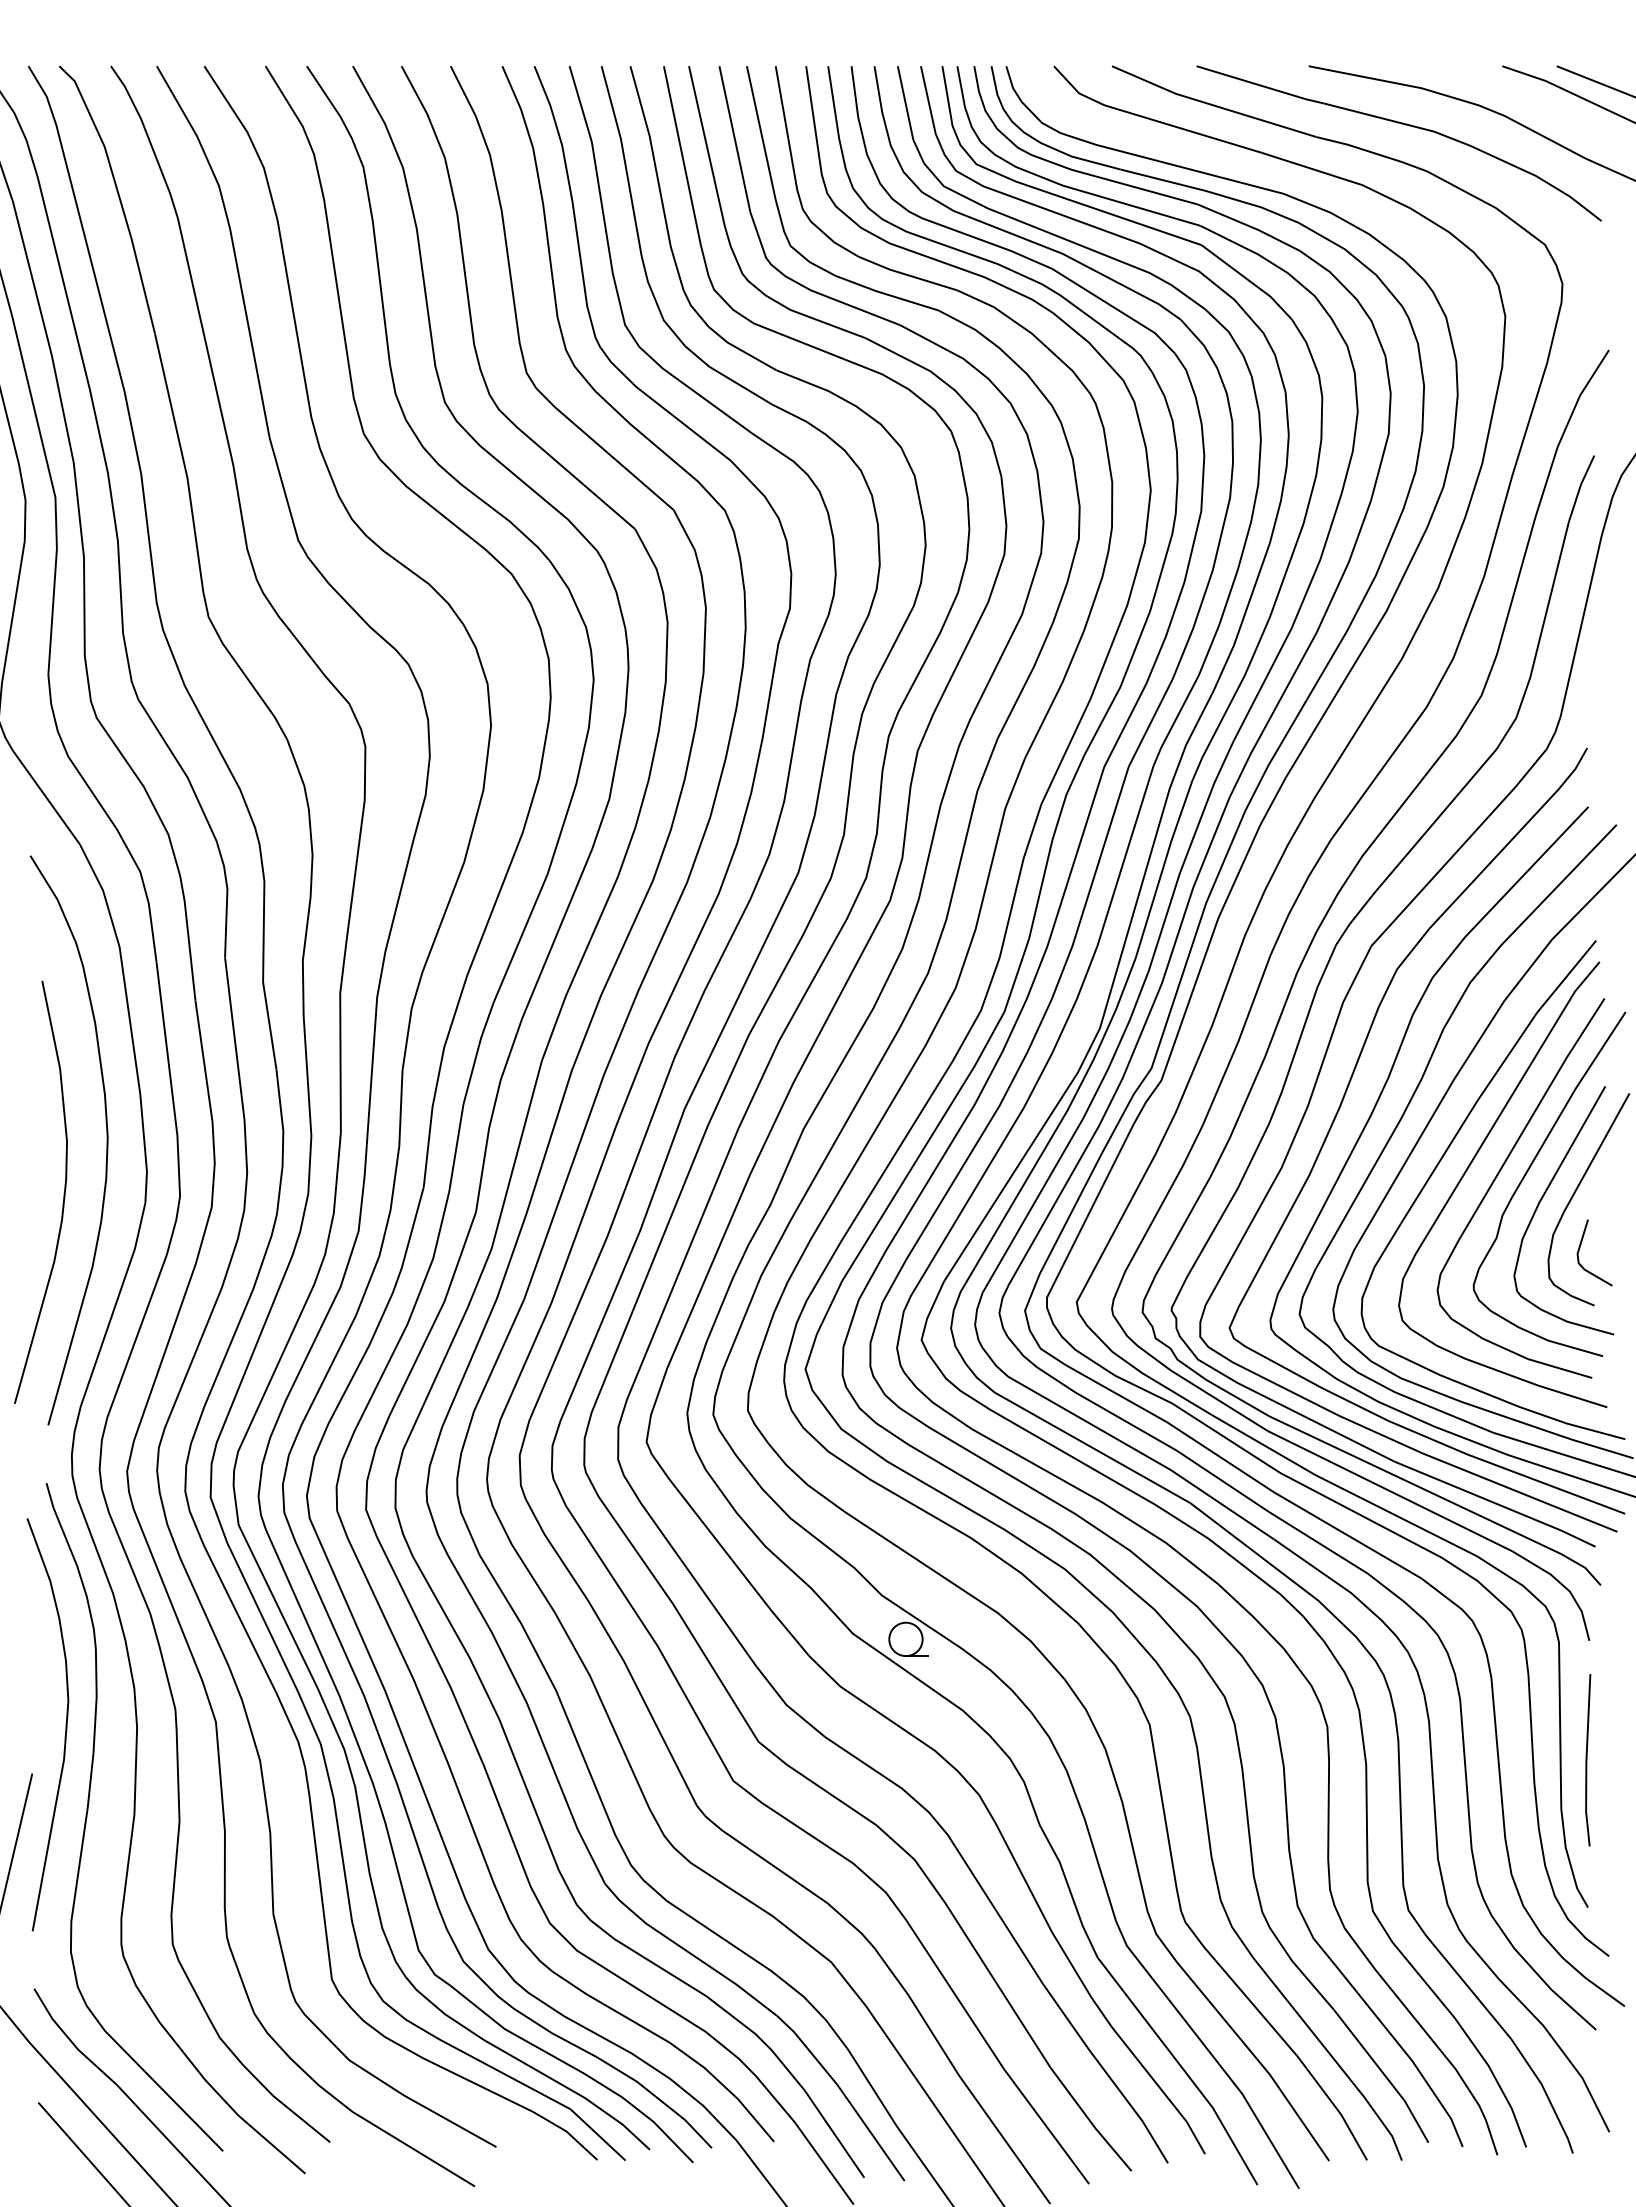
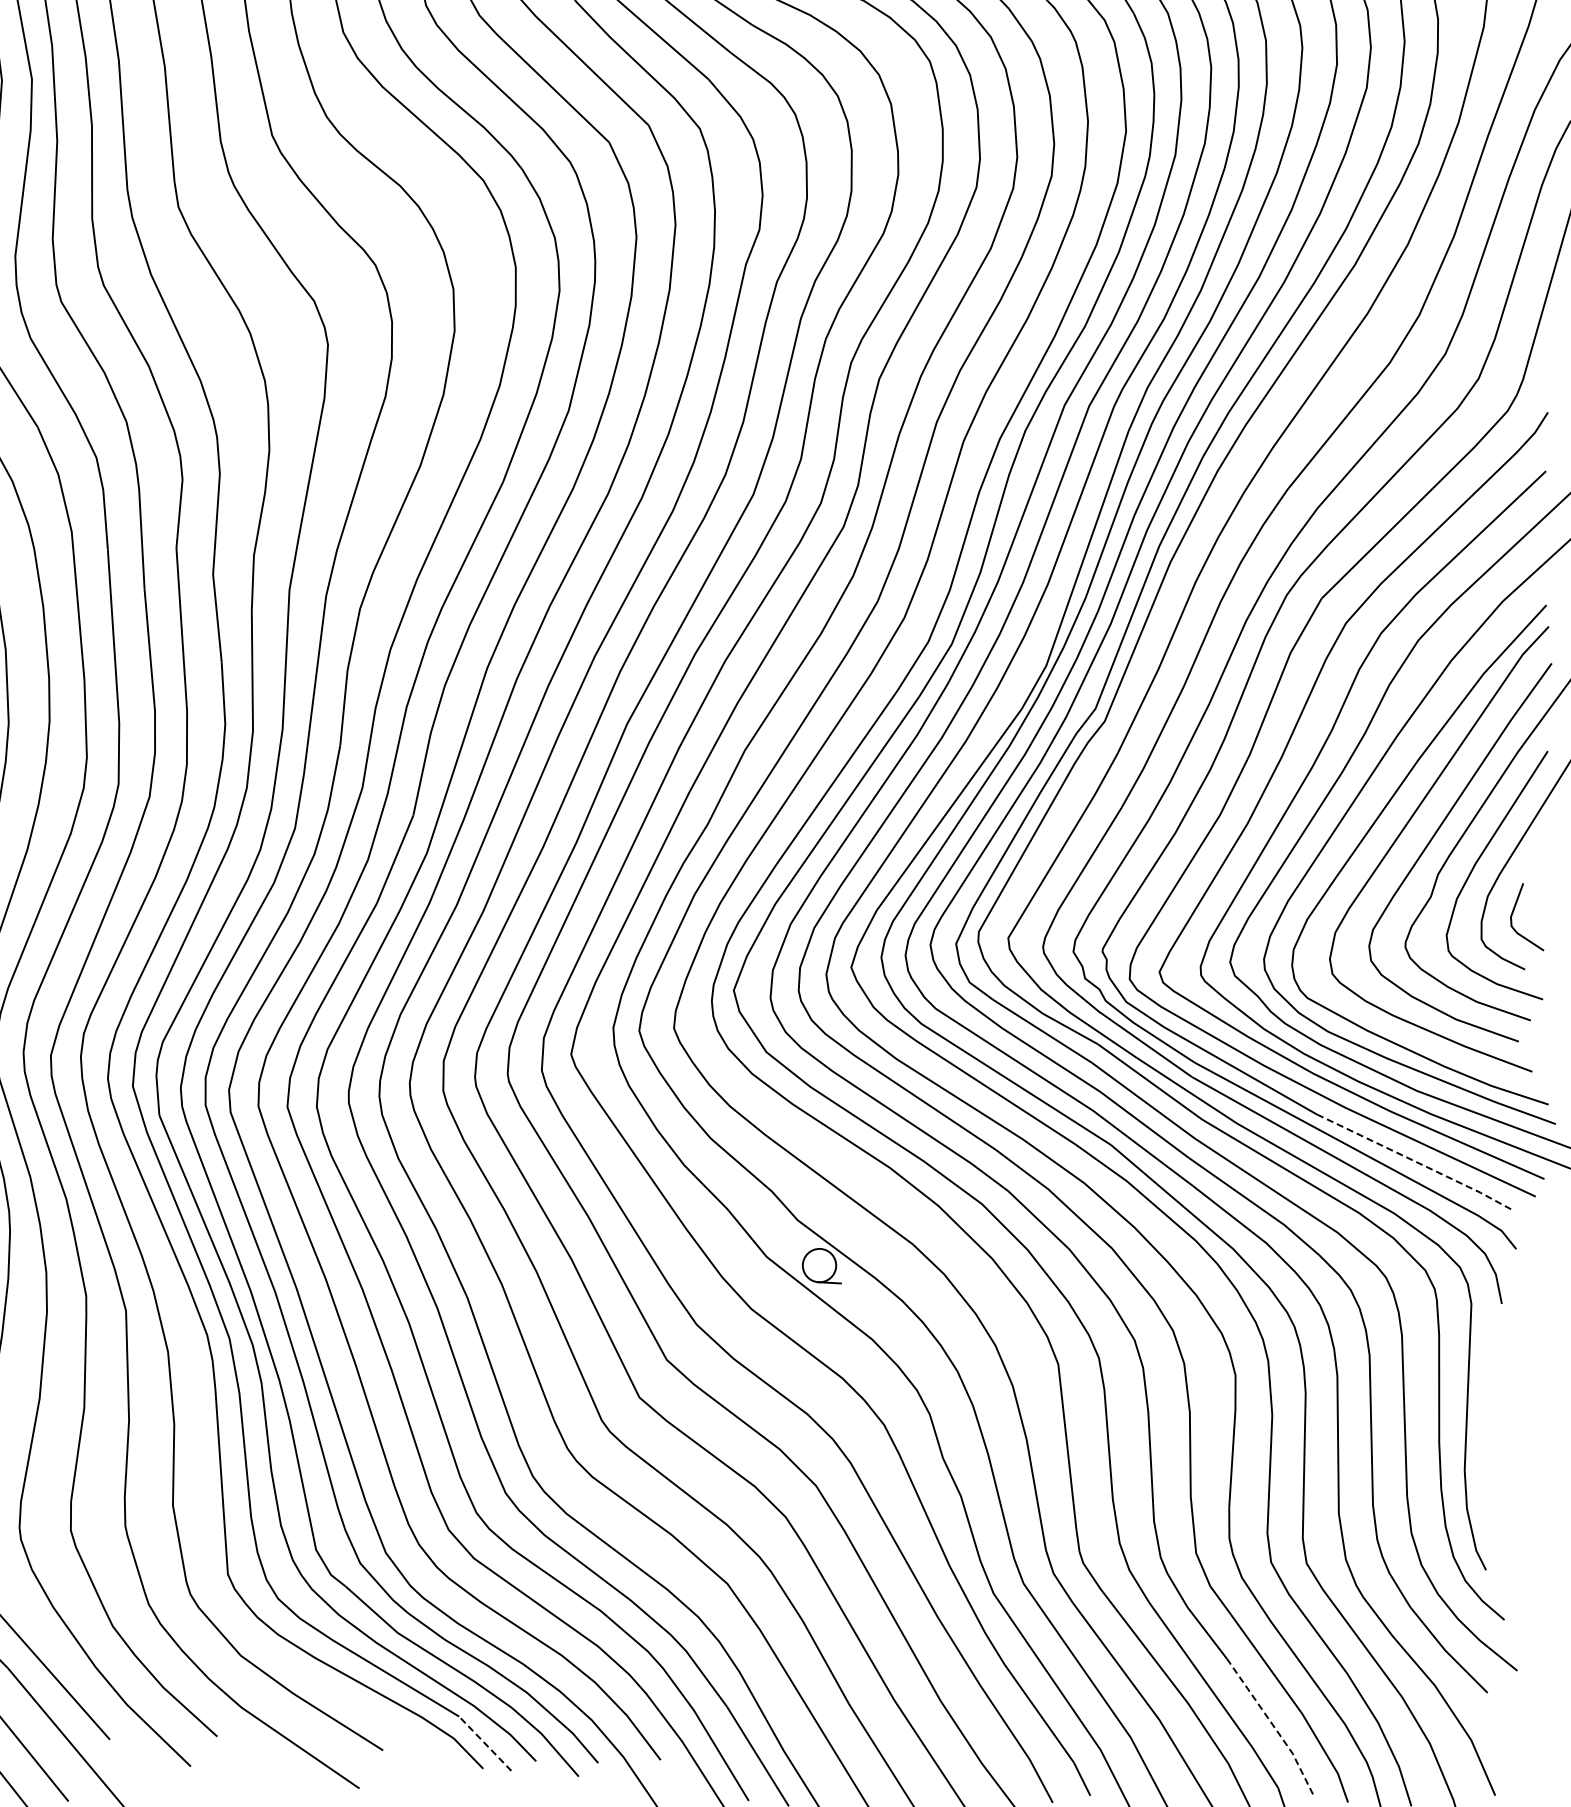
line: (1496, 1503) -> (1416, 1161), solid -> dashed
line: (1587, 1760) -> (1493, 1423), removed
line: (1384, 2075) -> (1273, 1726), solid -> dashed
line: (598, 2134) -> (485, 1743), solid -> dashed

